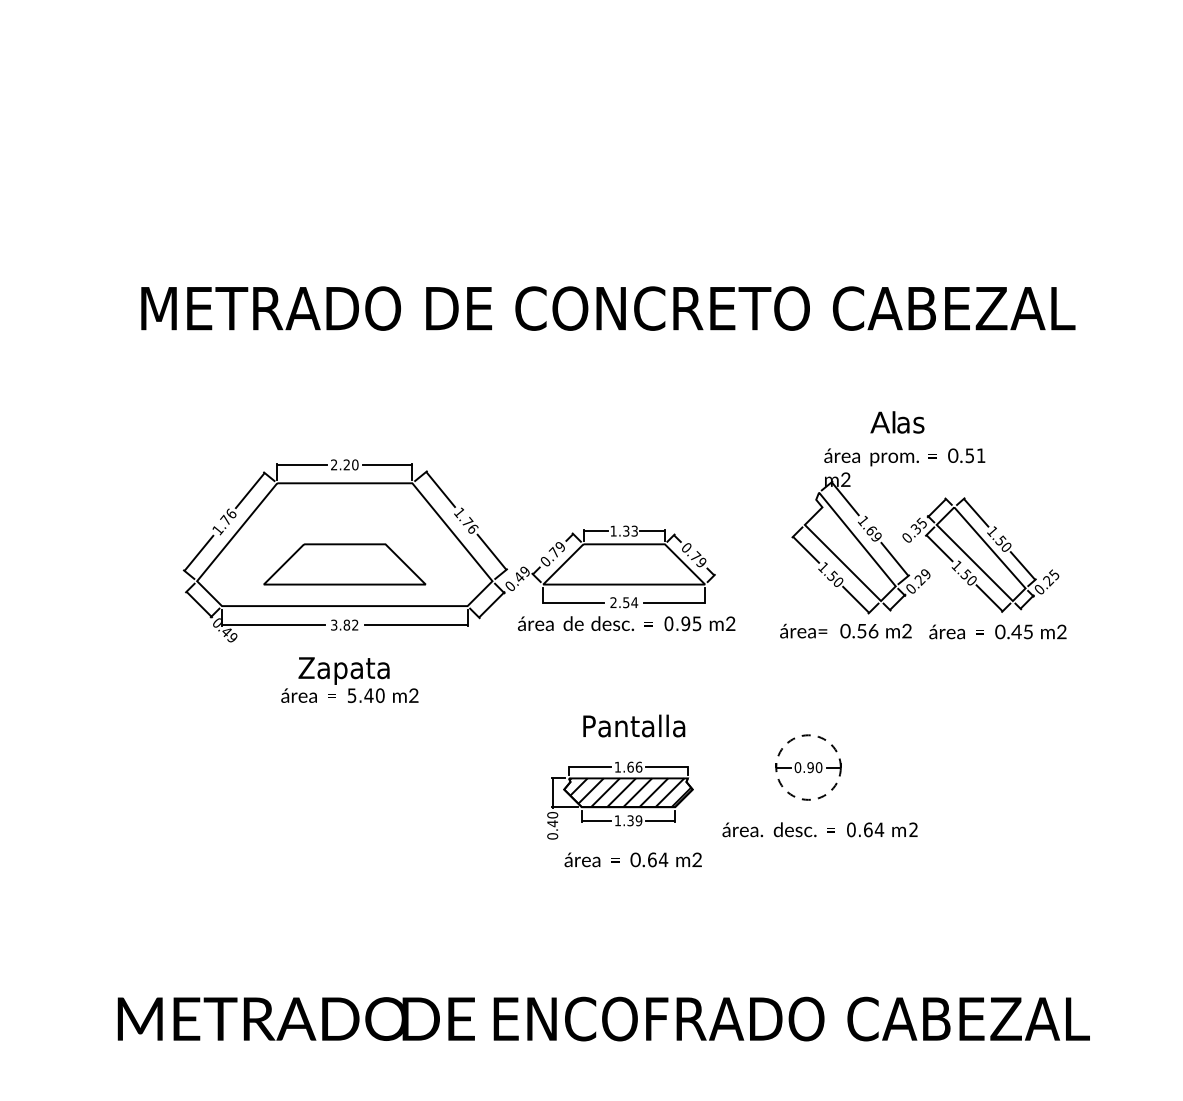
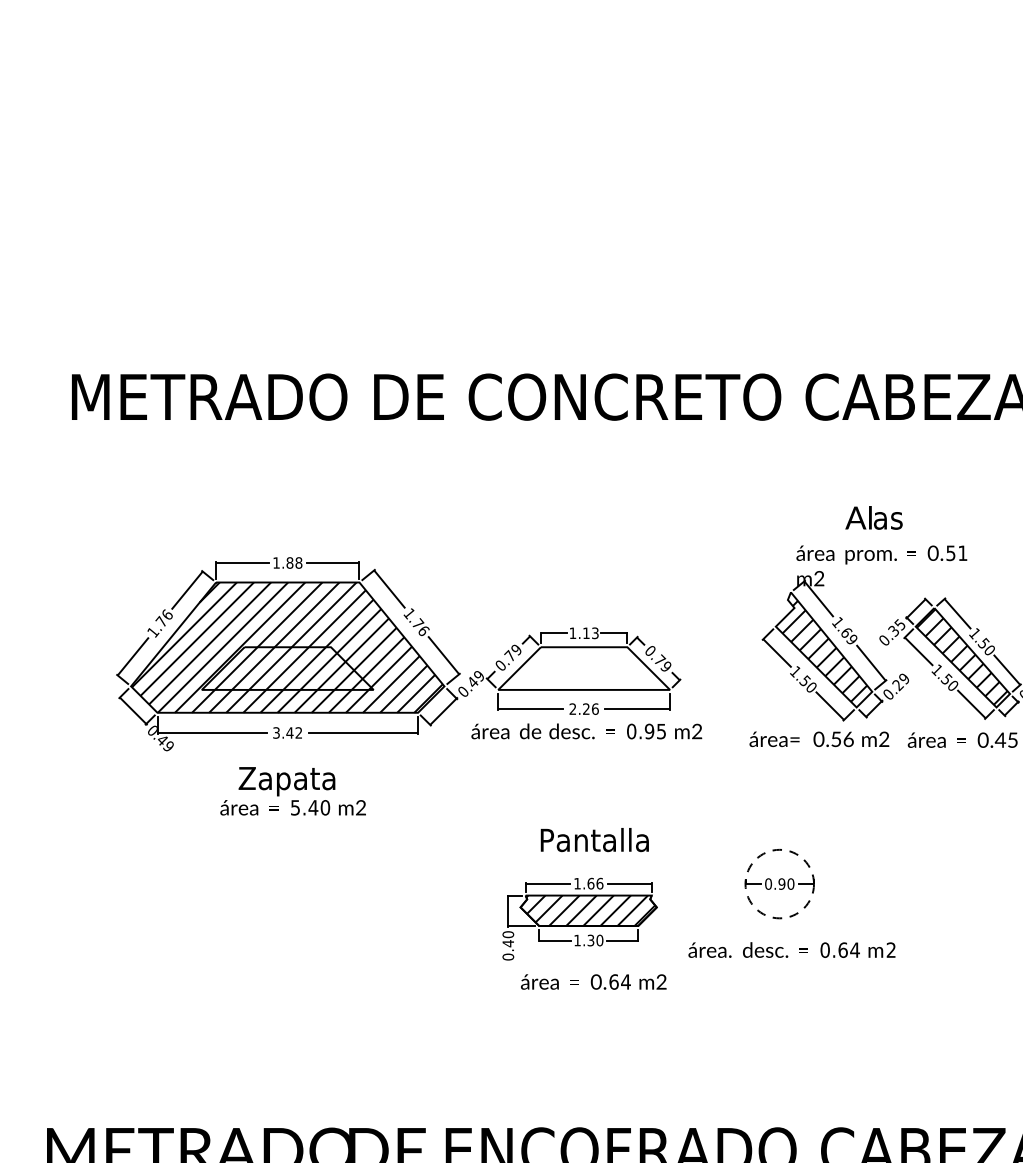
text: (344, 464) -> (287, 562), 2.20 -> 1.88
text: (626, 530) -> (586, 632), 1.33 -> 1.13
hatch: (344, 544) -> (287, 647), added
hatch: (850, 547) -> (824, 650), added
hatch: (980, 553) -> (962, 656), added
text: (630, 602) -> (590, 708), 2.54 -> 2.26
text: (346, 624) -> (289, 732), 3.82 -> 3.42
text: (638, 820) -> (599, 940), 1.39 -> 1.30

